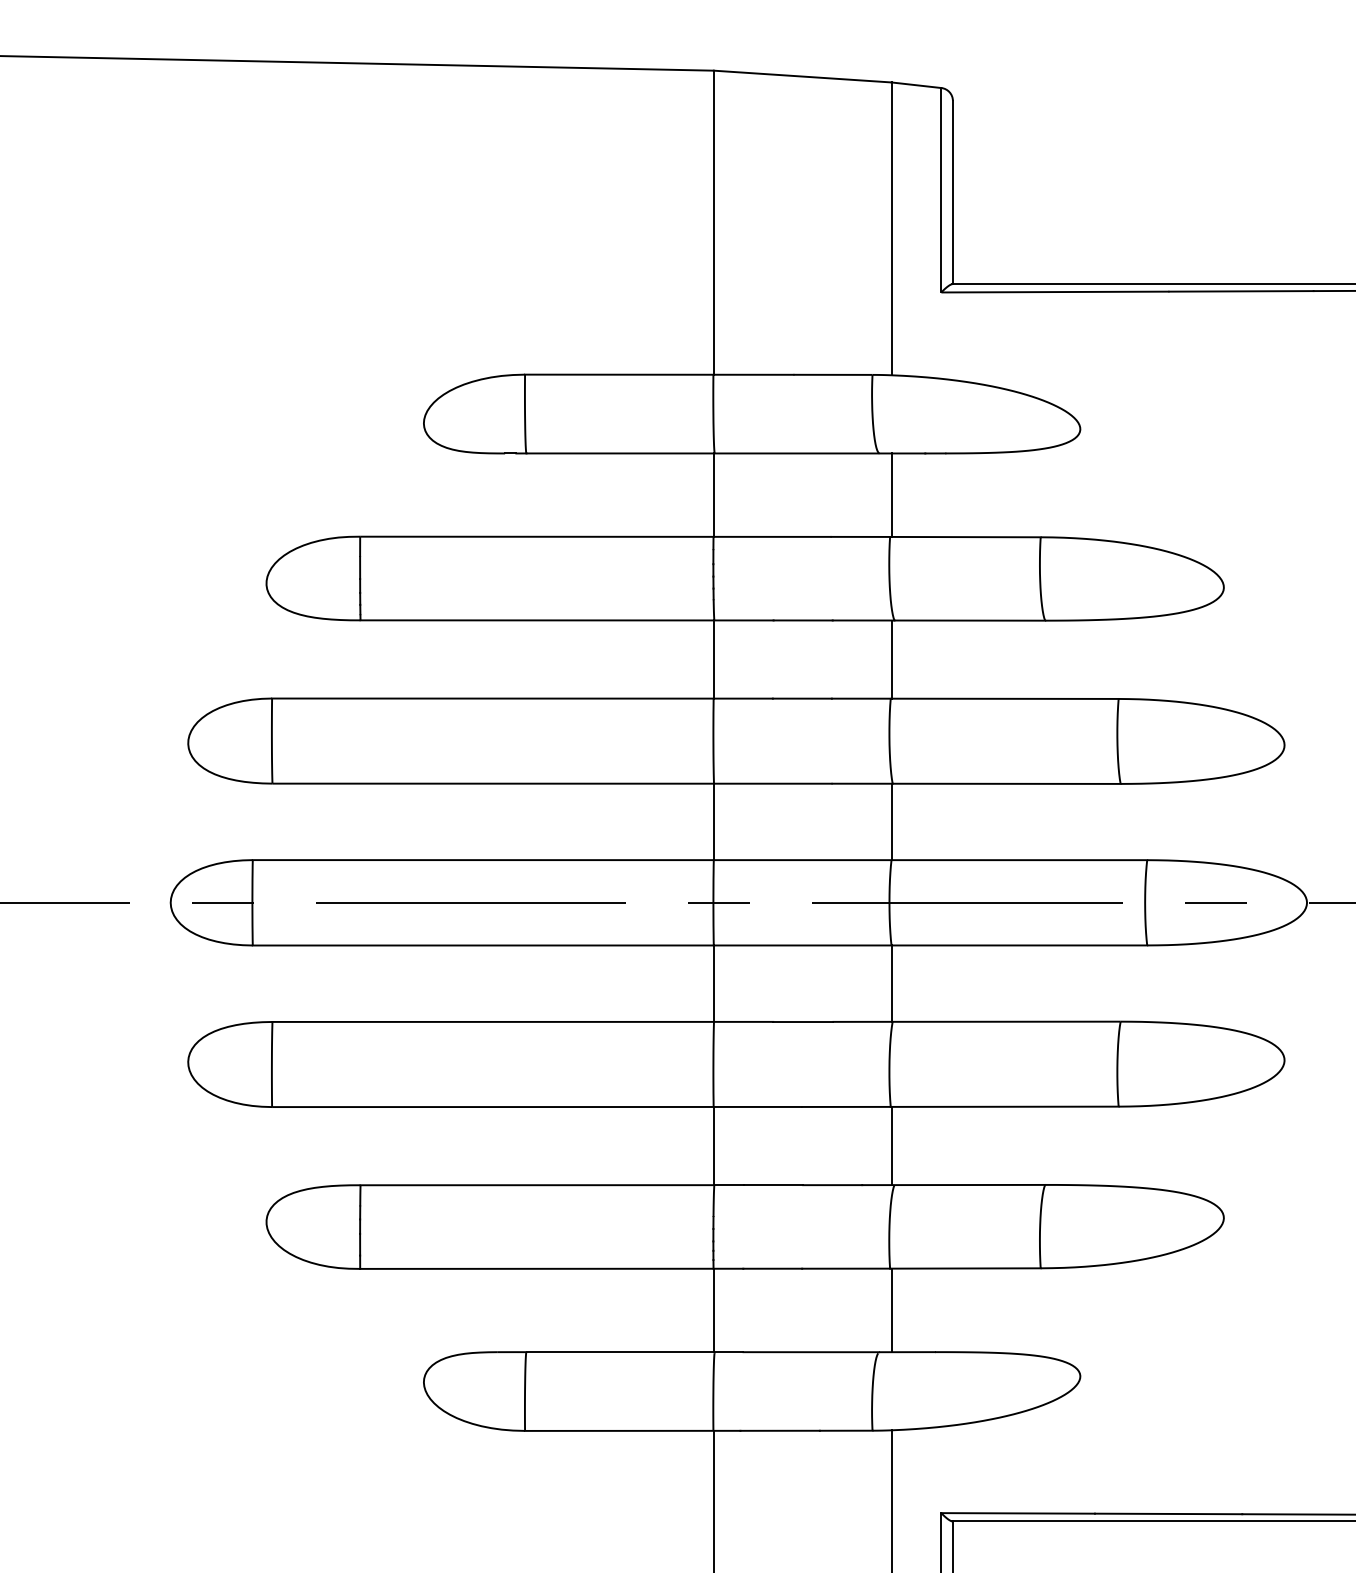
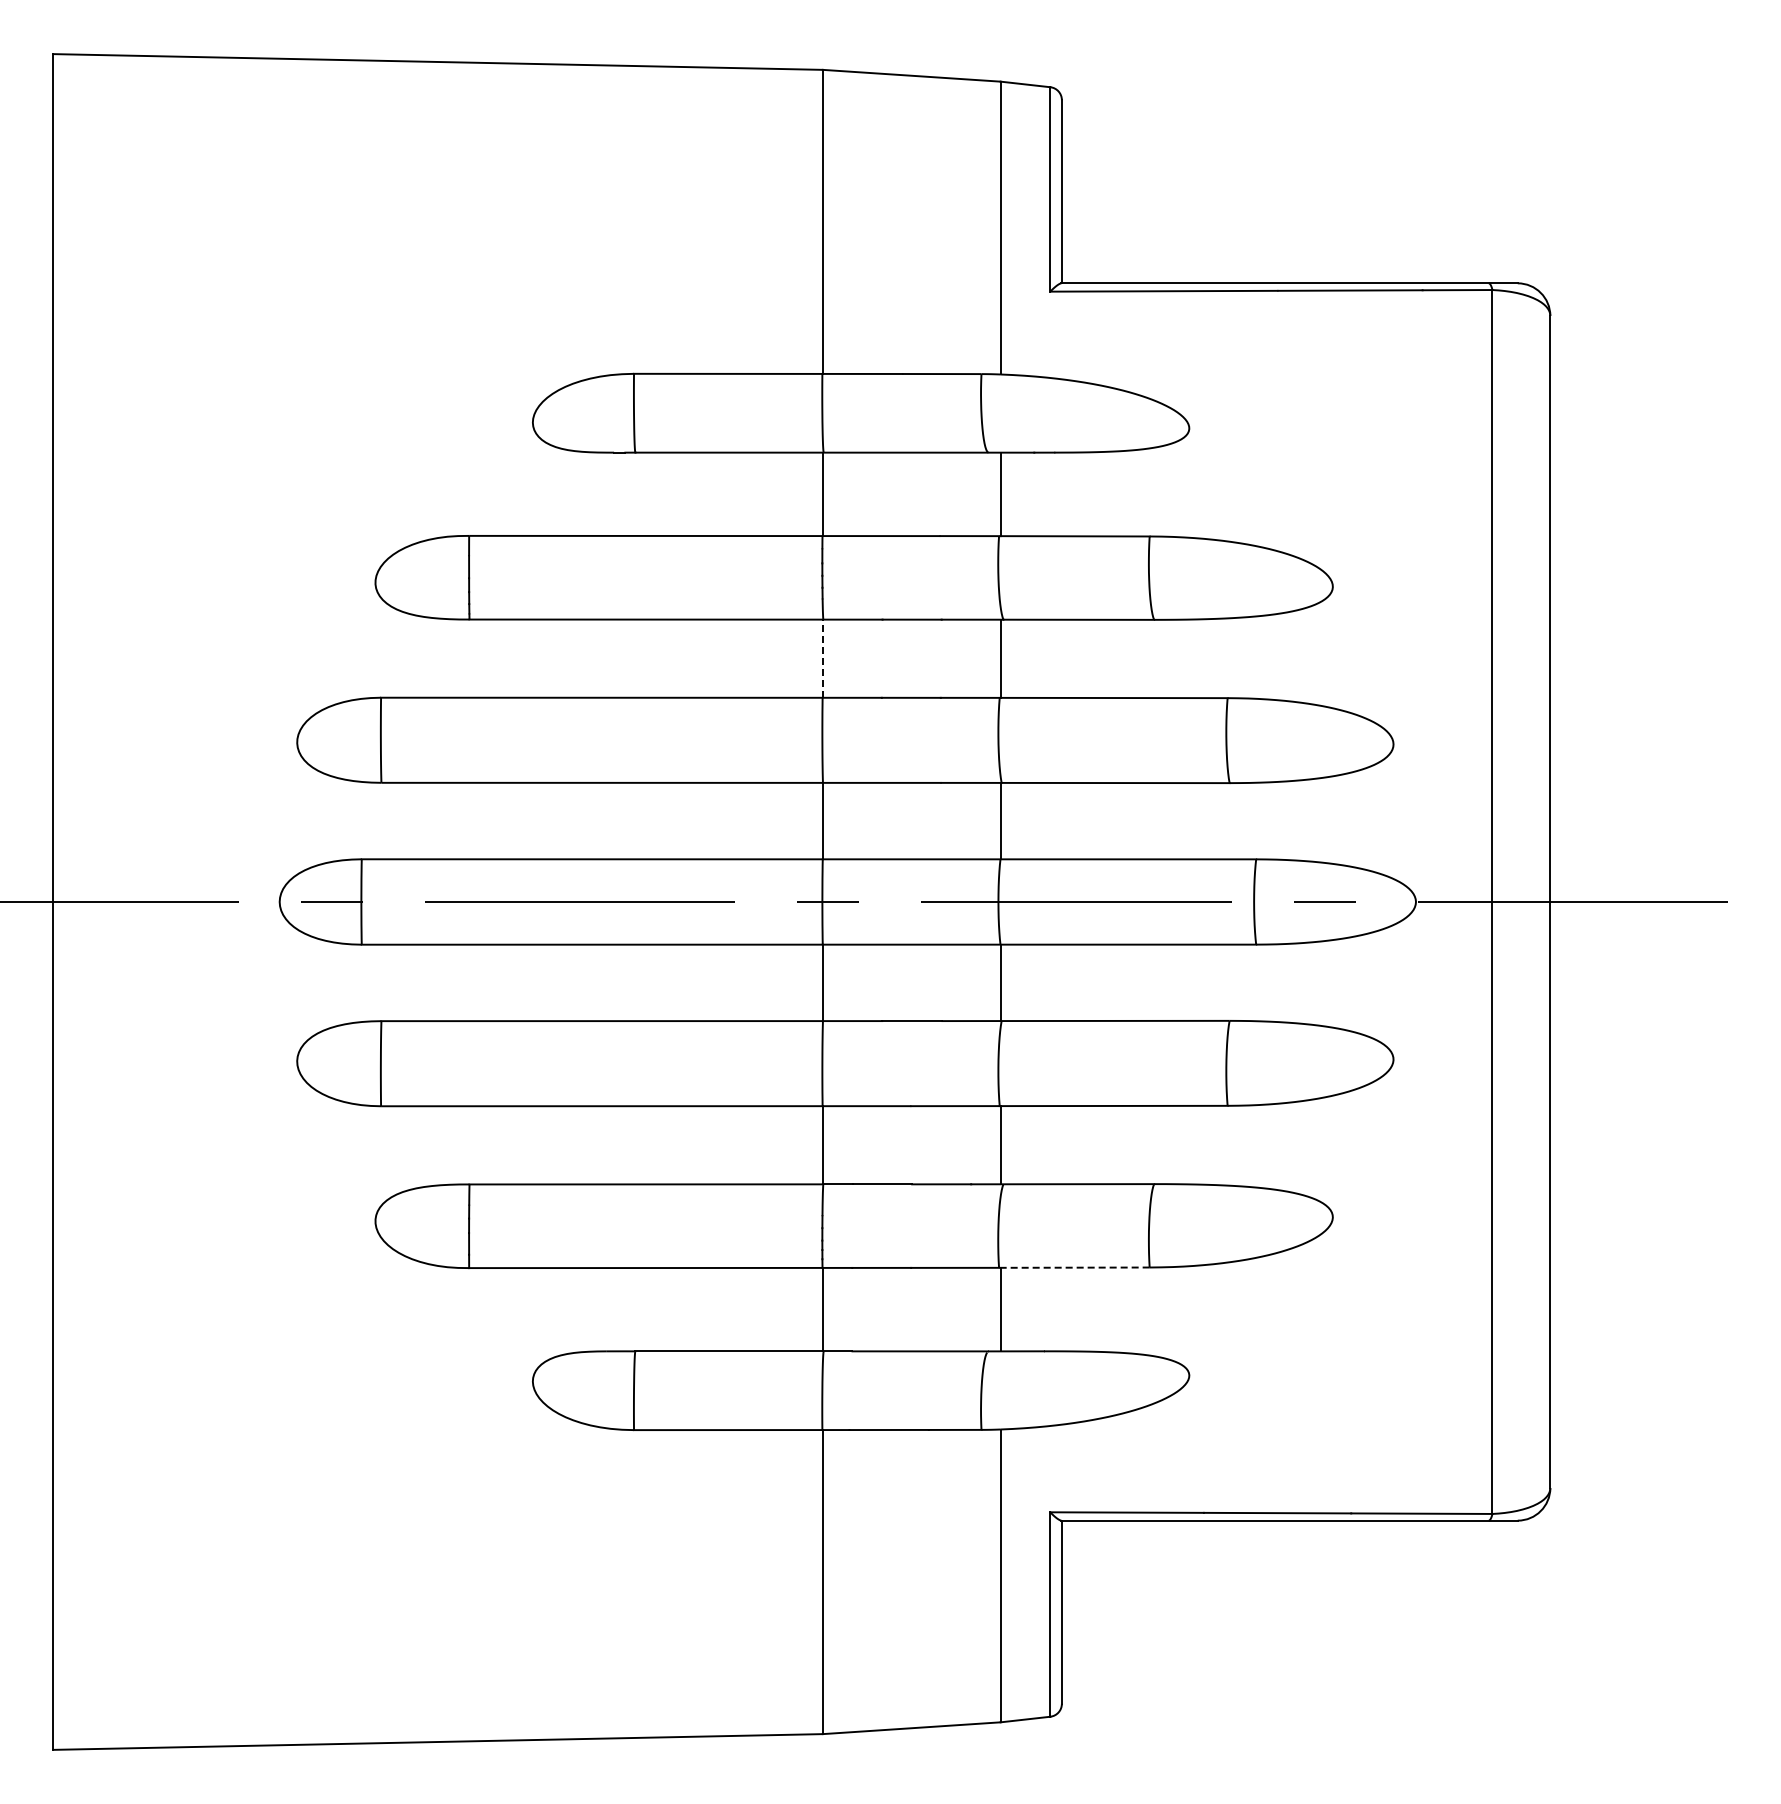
line: (713, 659) -> (822, 658), solid -> dashed
line: (964, 1268) -> (1073, 1267), solid -> dashed

